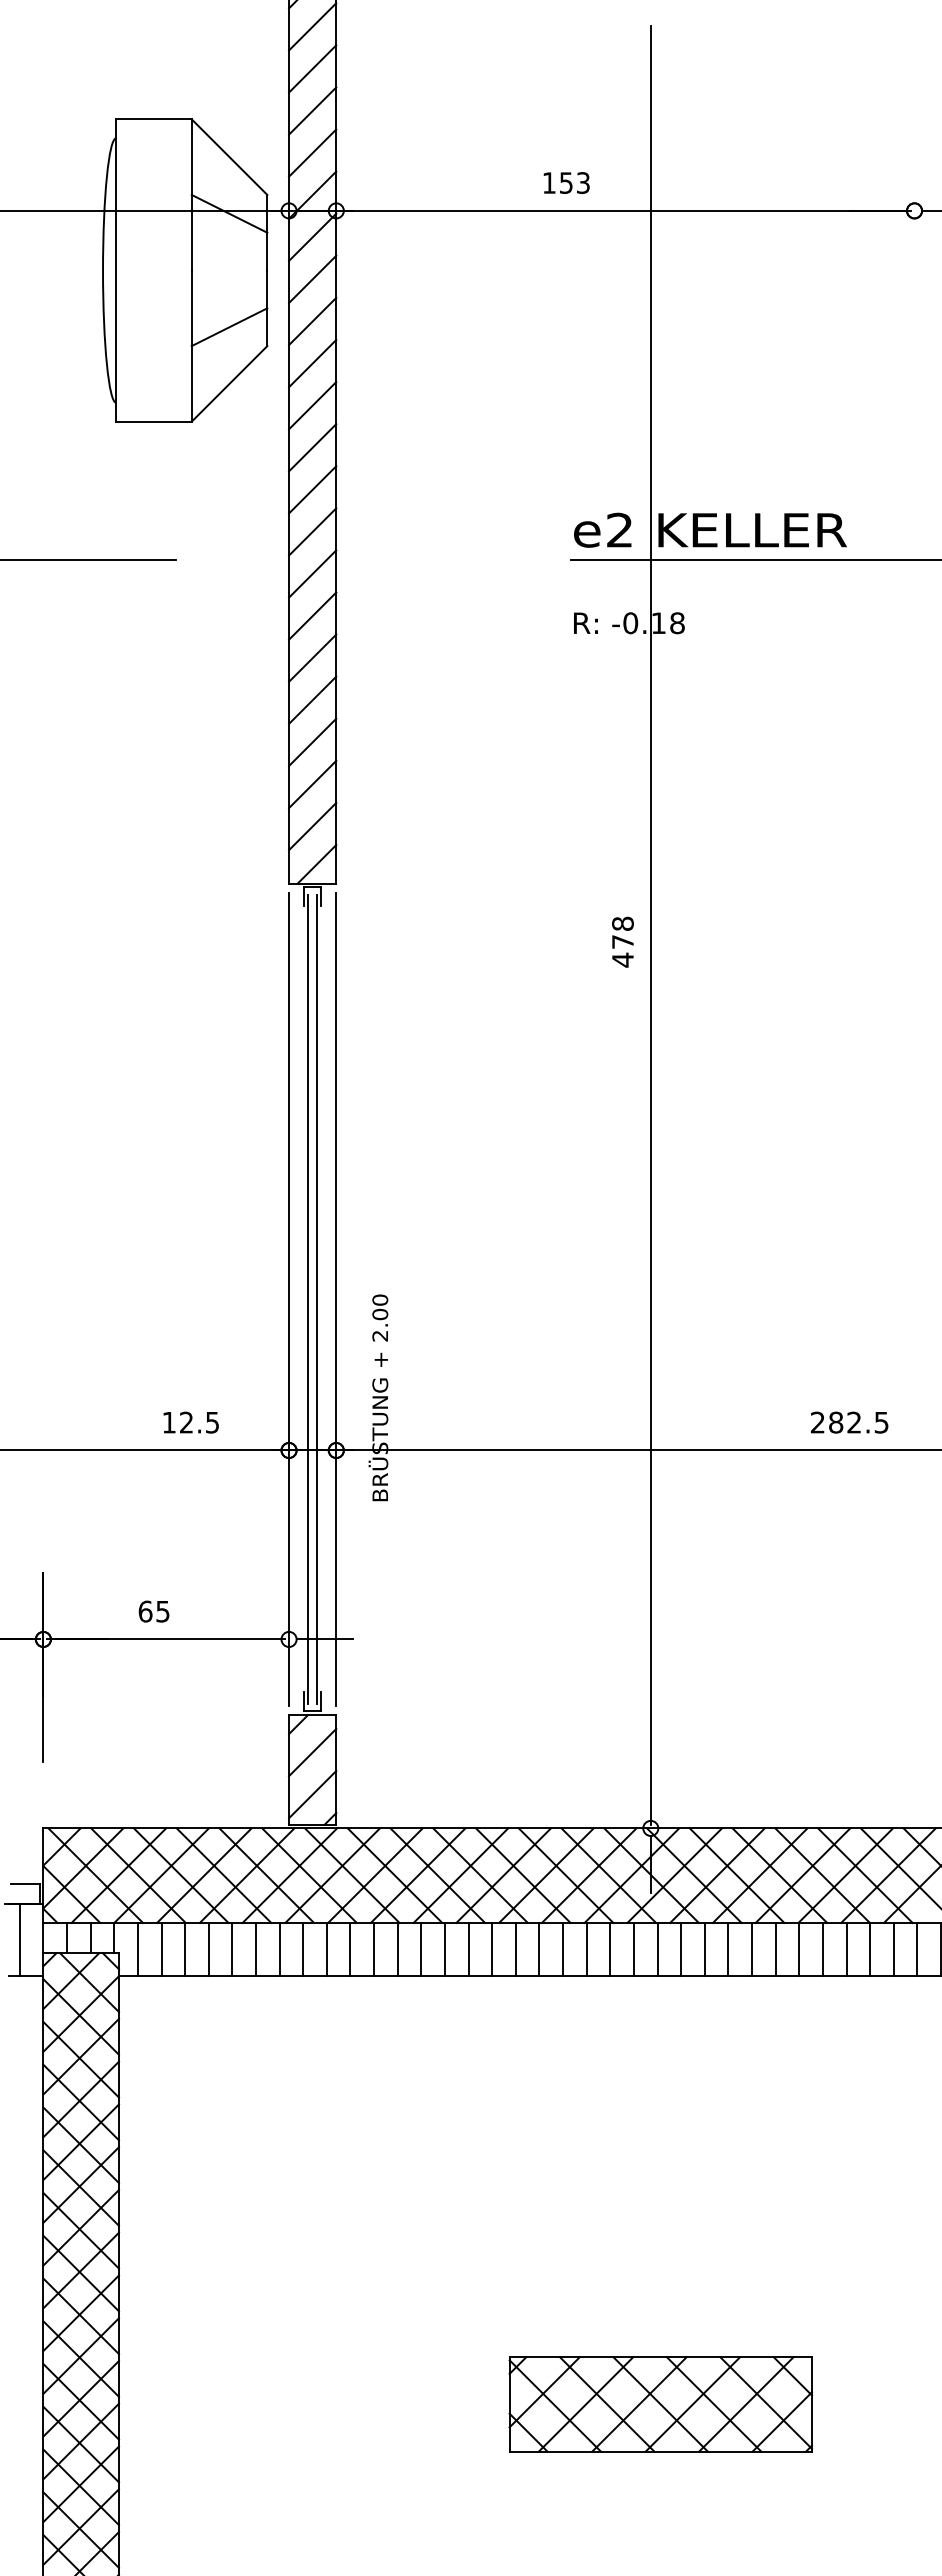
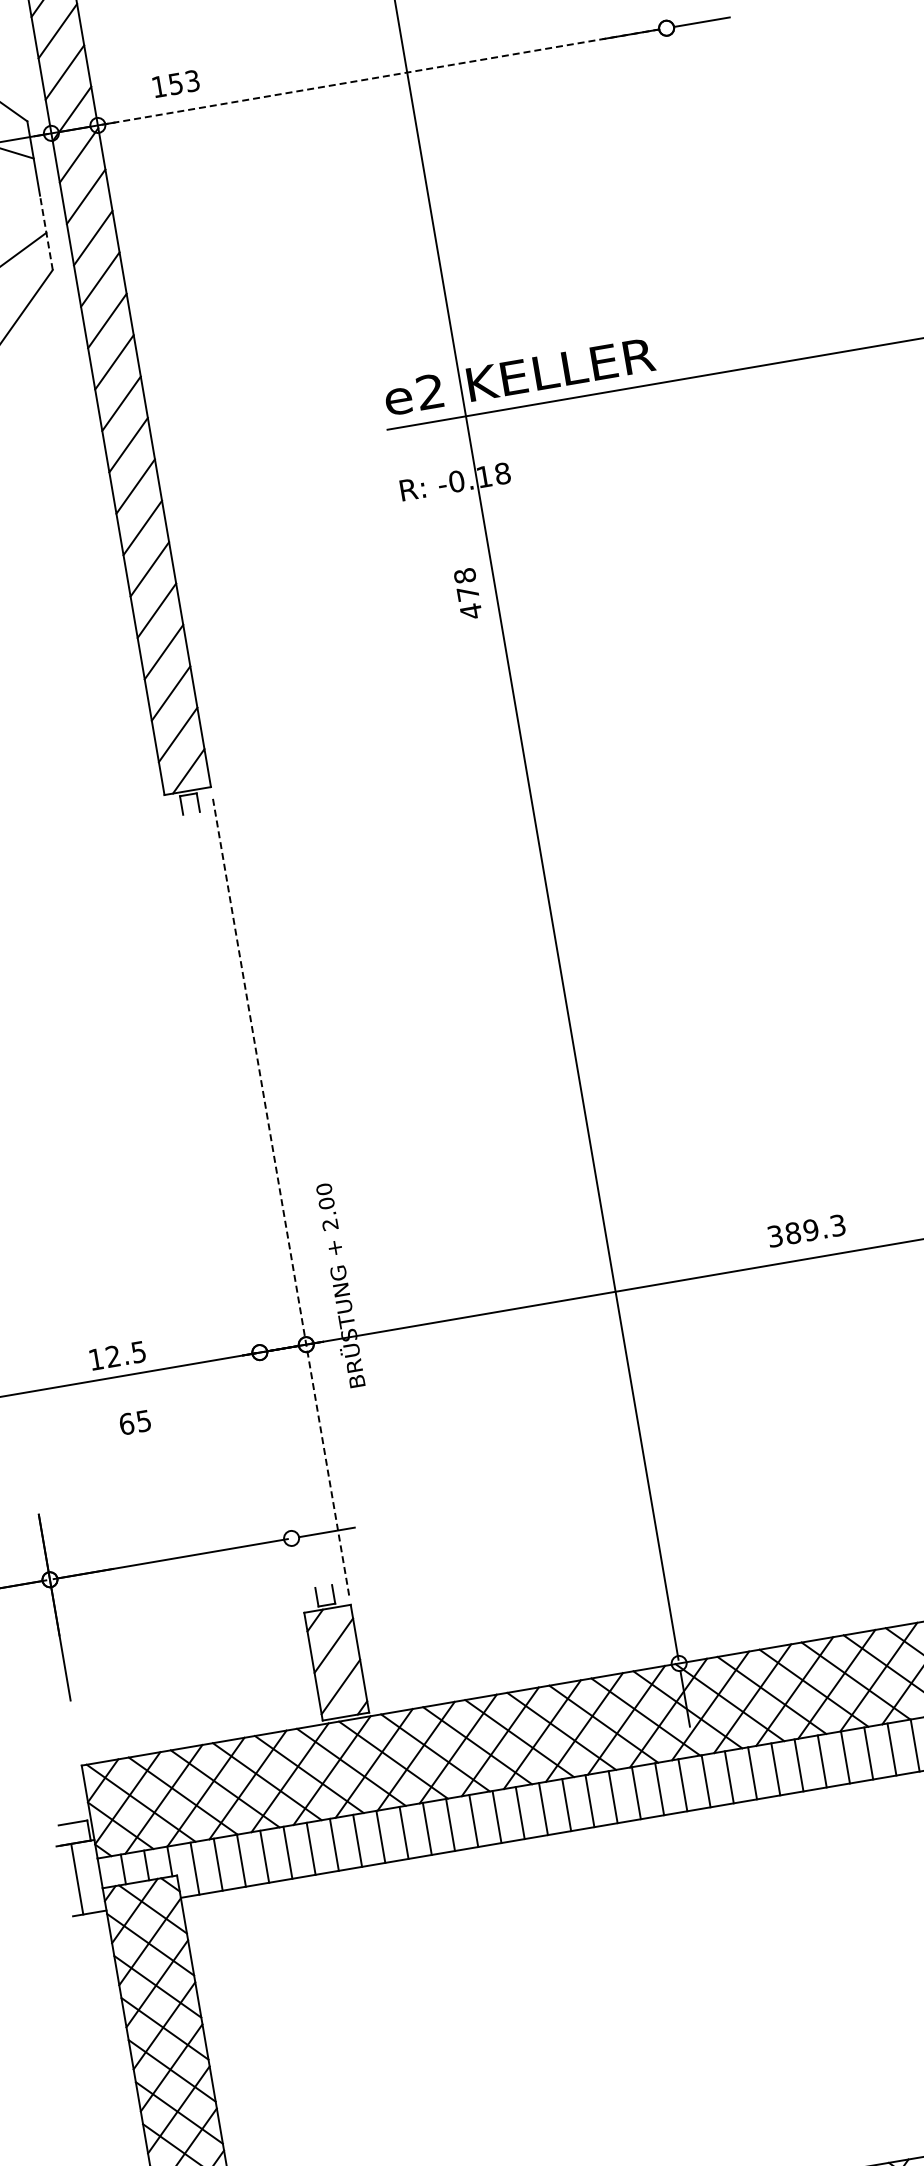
text: (566, 182) -> (175, 83), moved
line: (625, 210) -> (382, 76), solid -> dashed
line: (267, 308) -> (46, 233), solid -> dashed
text: (622, 941) -> (467, 593), moved
line: (307, 1298) -> (252, 1200), removed
line: (317, 1298) -> (262, 1198), removed
line: (336, 1298) -> (280, 1195), solid -> dashed
line: (289, 1299) -> (234, 1204), removed
text: (190, 1422) -> (117, 1355), moved
text: (849, 1422) -> (806, 1230), 282.5 -> 389.3
text: (153, 1611) -> (134, 1422), moved

